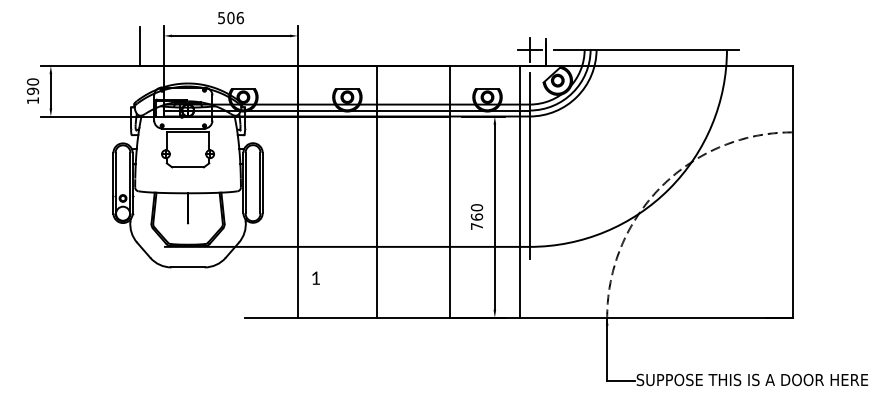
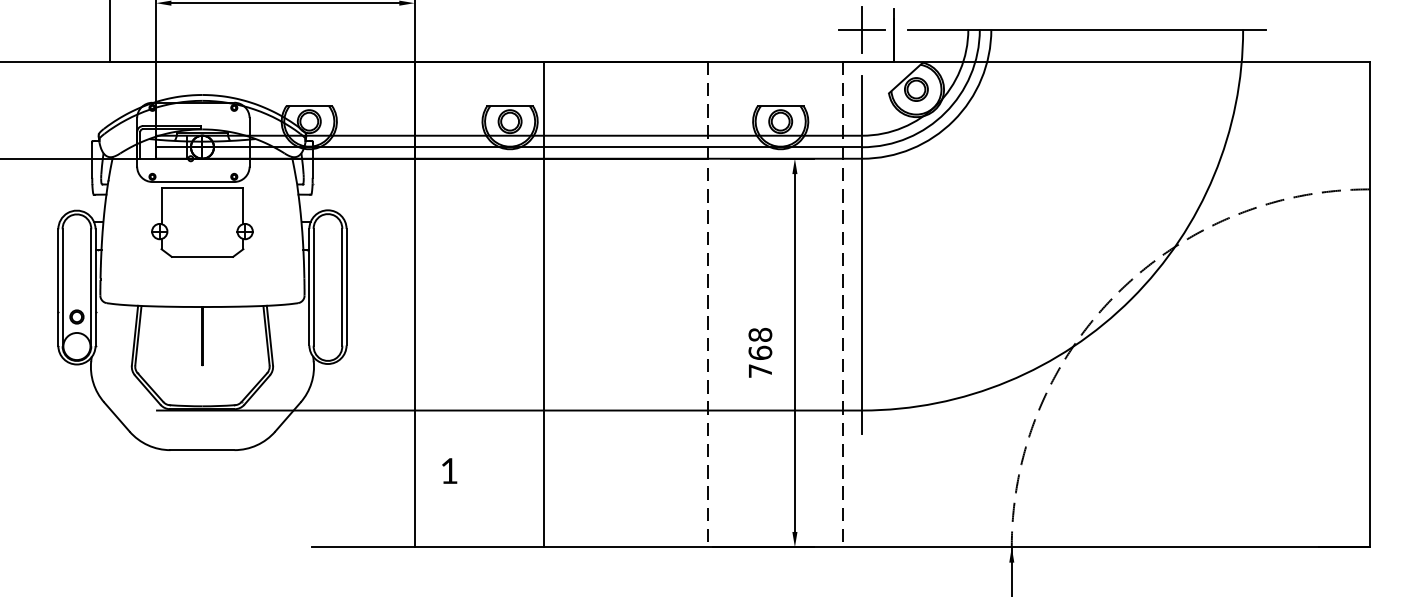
line: (376, 191) -> (543, 303), moved
line: (449, 191) -> (707, 303), solid -> dashed
line: (519, 191) -> (842, 303), solid -> dashed
text: (476, 207) -> (759, 334), 760 -> 768

